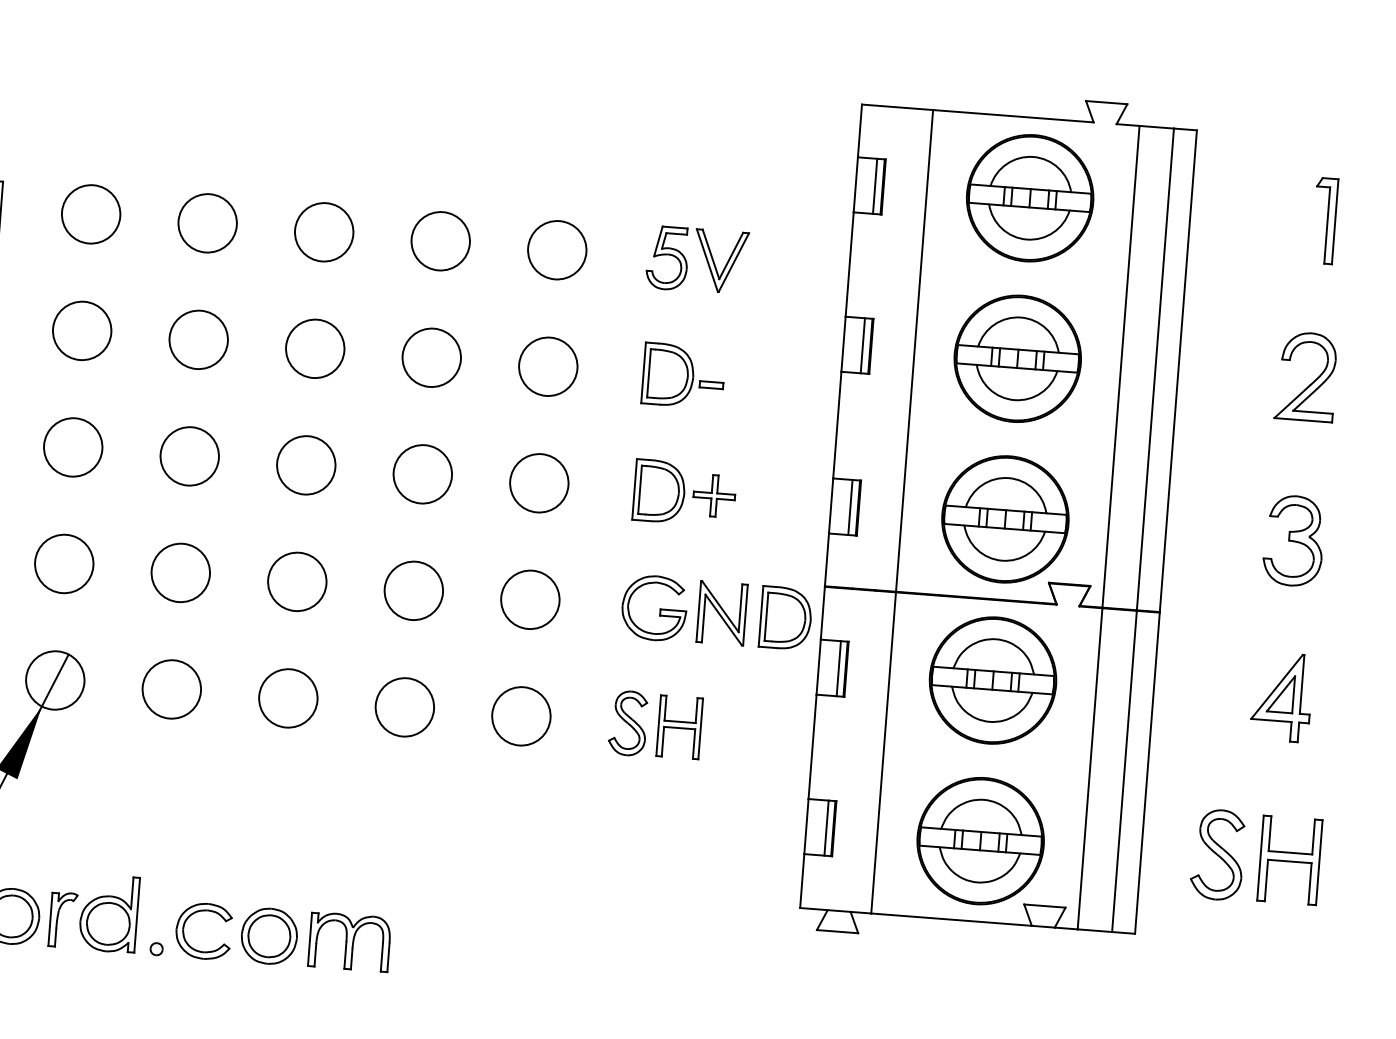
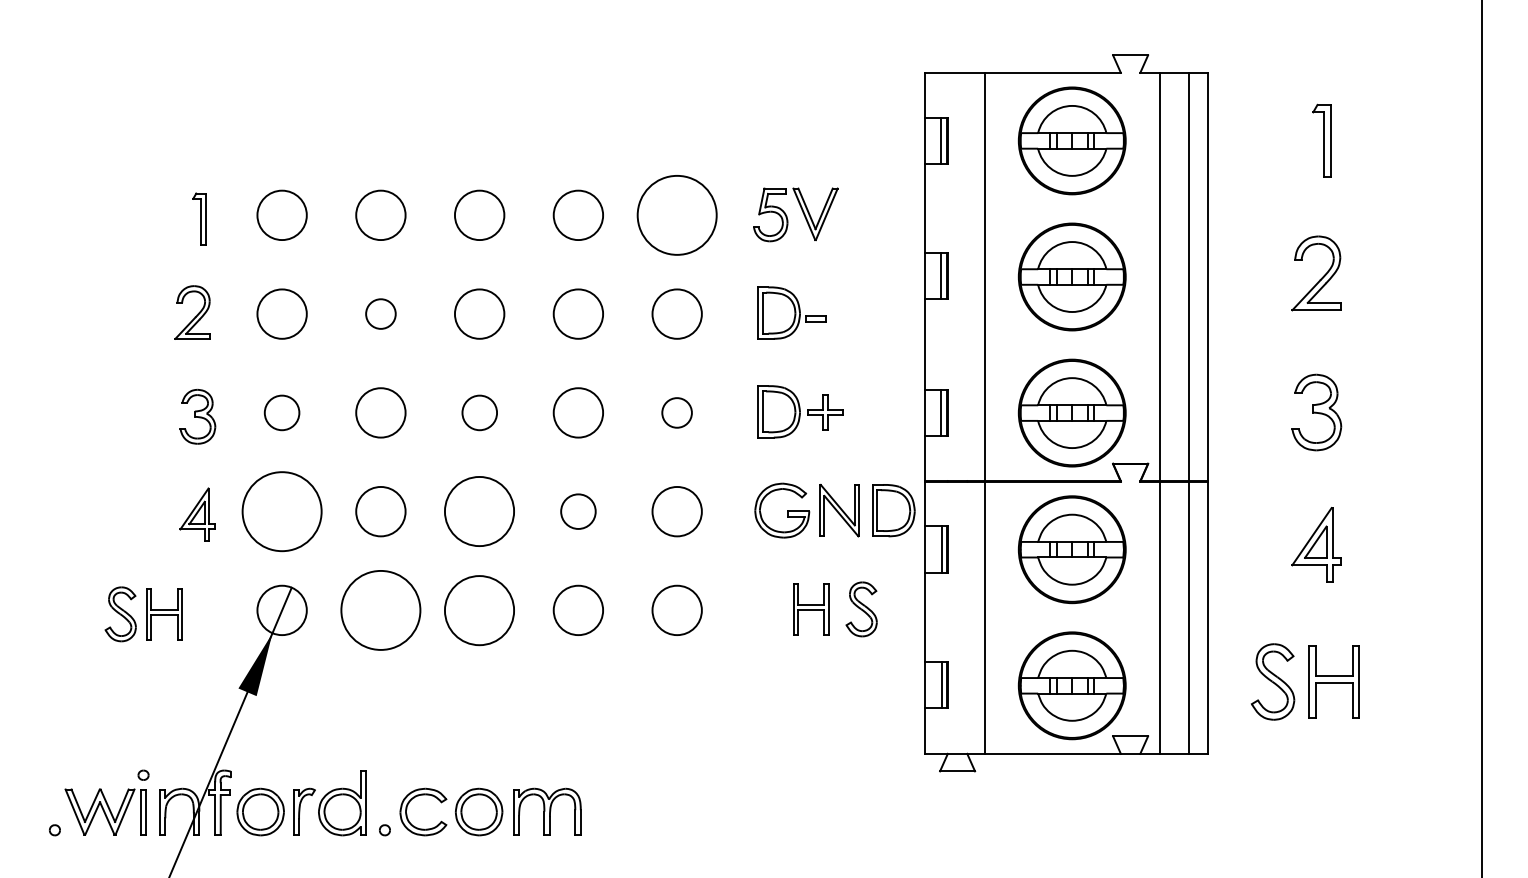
circle: (556, 250) -> (676, 215), size x1.6
circle: (198, 339) -> (380, 313), size x0.6
circle: (72, 446) -> (281, 412), size x0.7
circle: (306, 464) -> (479, 412), size x0.7
circle: (538, 482) -> (676, 412), size x0.6
circle: (63, 563) -> (281, 511), size x1.6
circle: (297, 581) -> (479, 511), size x1.4
circle: (413, 590) -> (578, 511), size x0.7
circle: (171, 689) -> (380, 610), size x1.6
circle: (288, 697) -> (479, 609), size x1.4
part: (628, 723) -> (861, 609), moved

